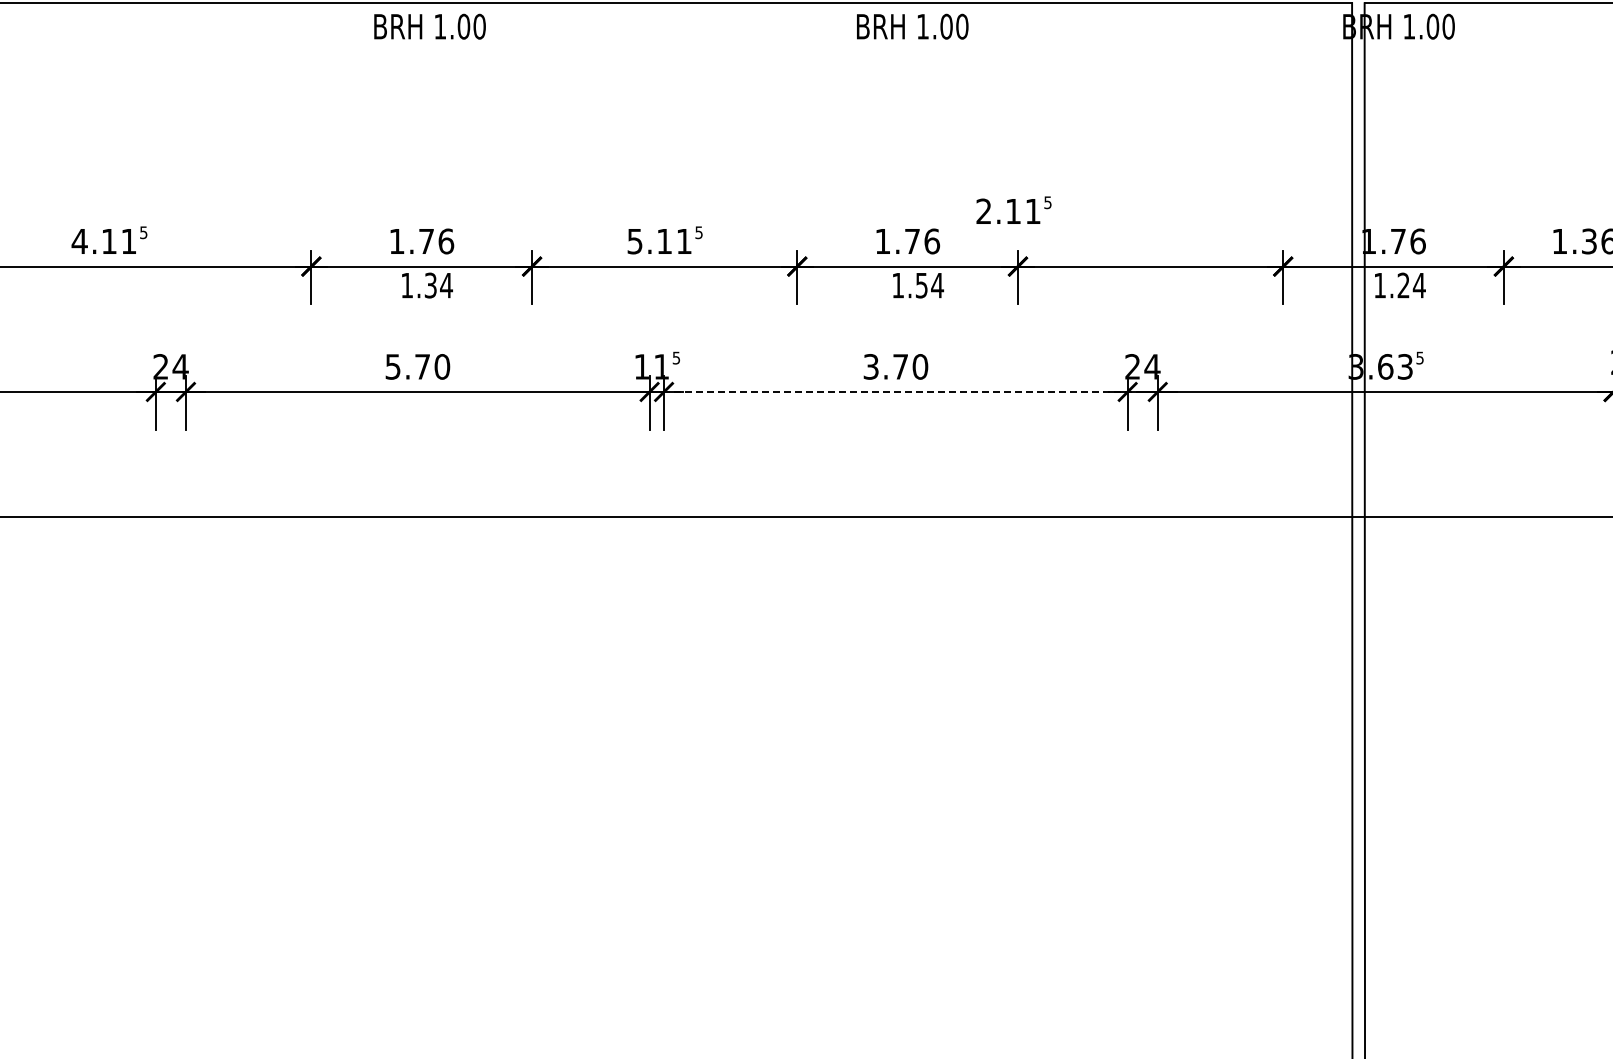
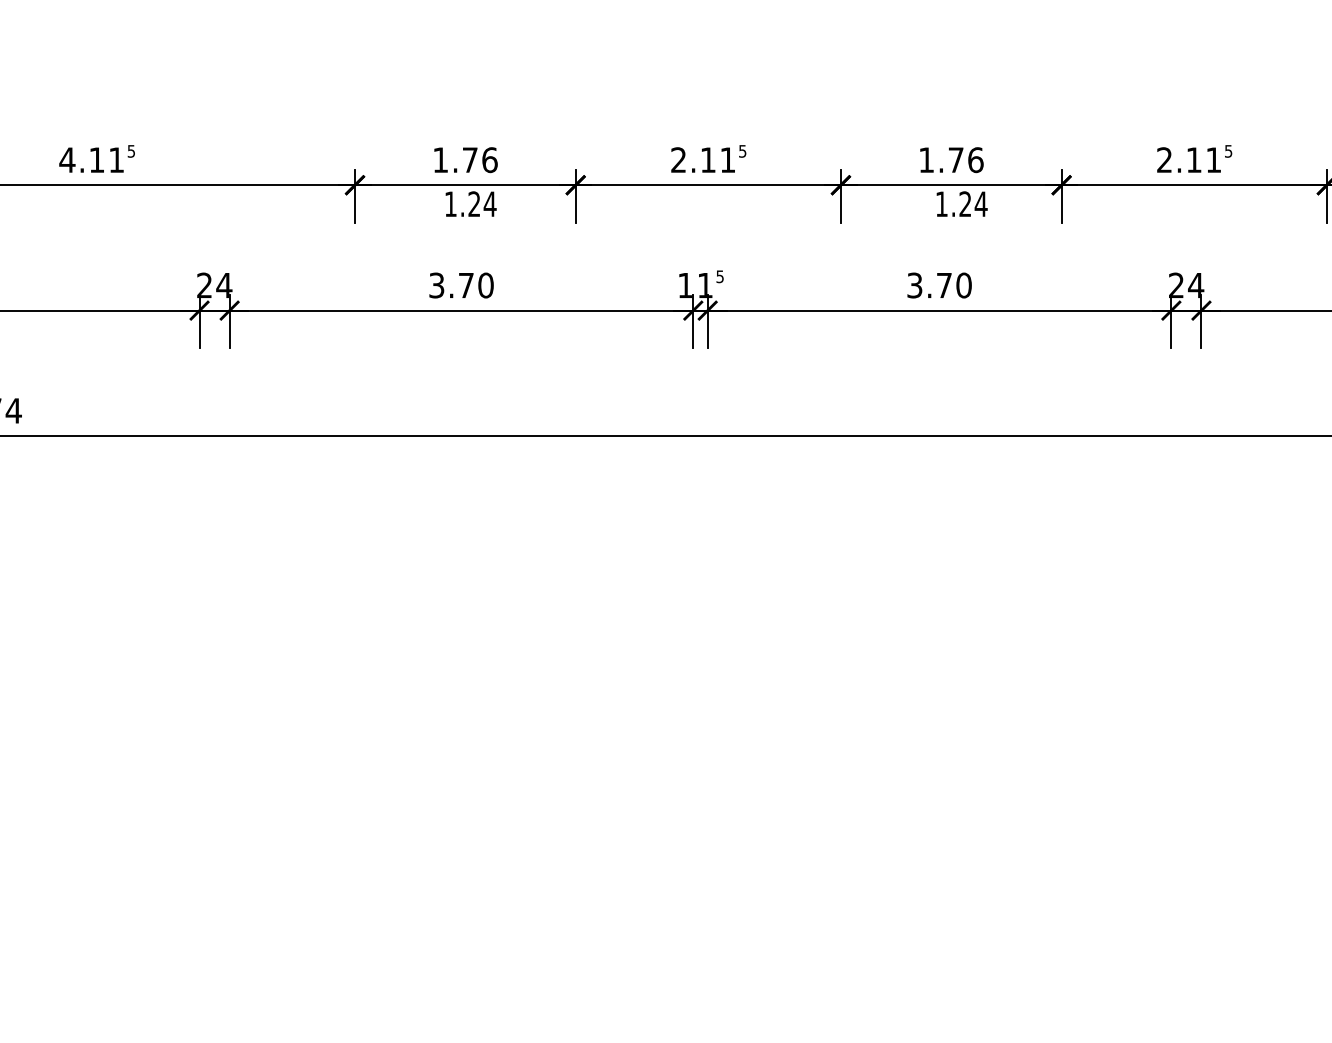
text: (1013, 209) -> (1194, 158), moved
text: (109, 239) -> (97, 158), moved
text: (634, 241) -> (678, 160), 5.11 -> 2.11
text: (430, 285) -> (474, 204), 1.34 -> 1.24
text: (921, 285) -> (965, 204), 1.54 -> 1.24
text: (393, 366) -> (437, 285), 5.70 -> 3.70
line: (895, 391) -> (939, 310), dashed -> solid

